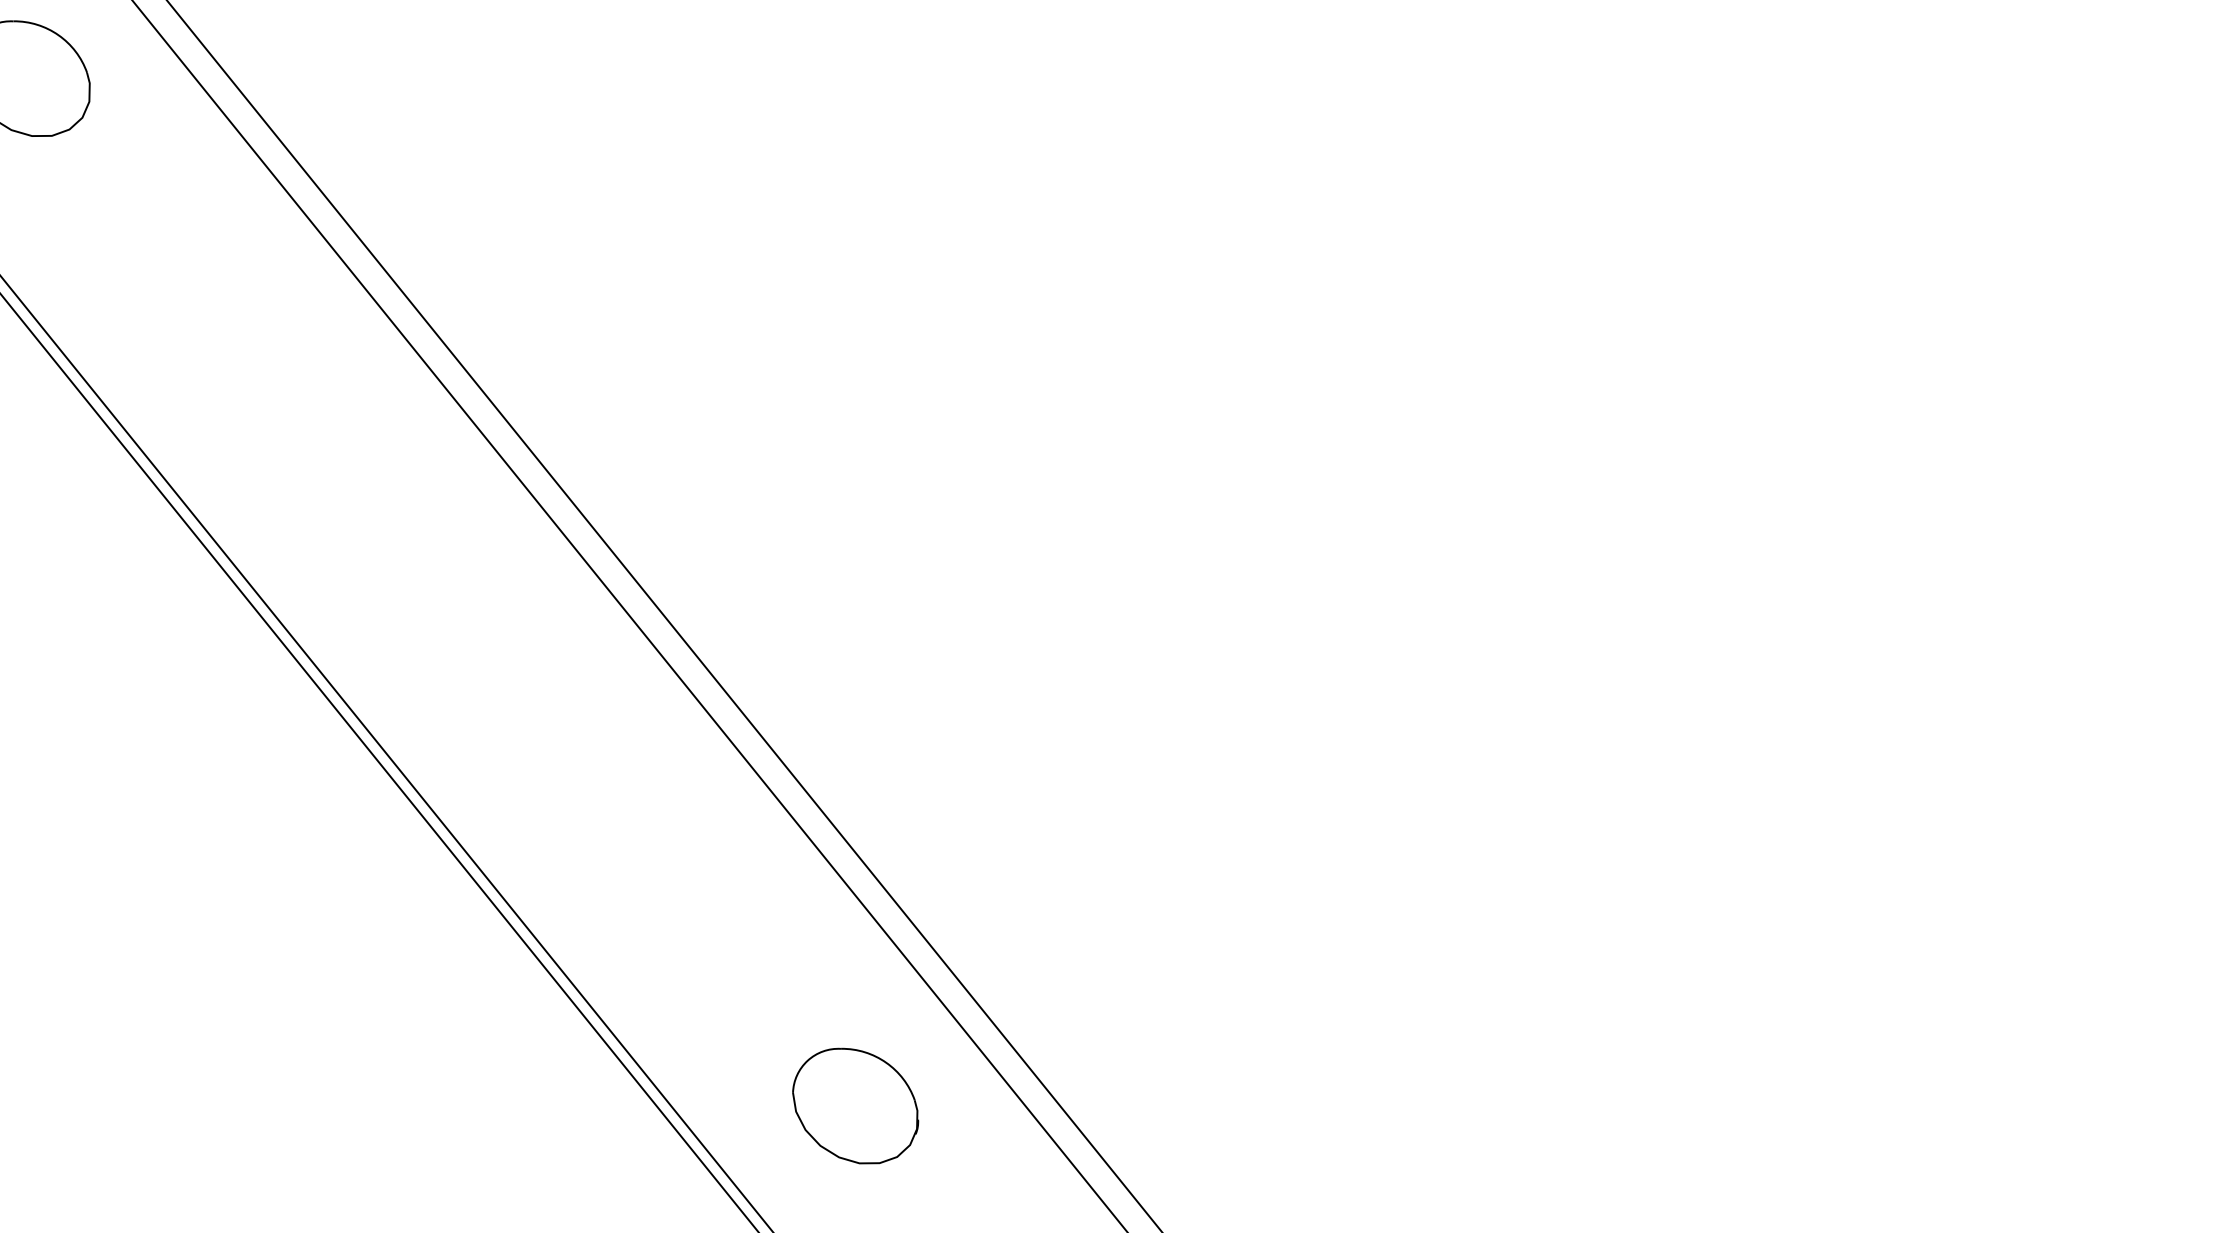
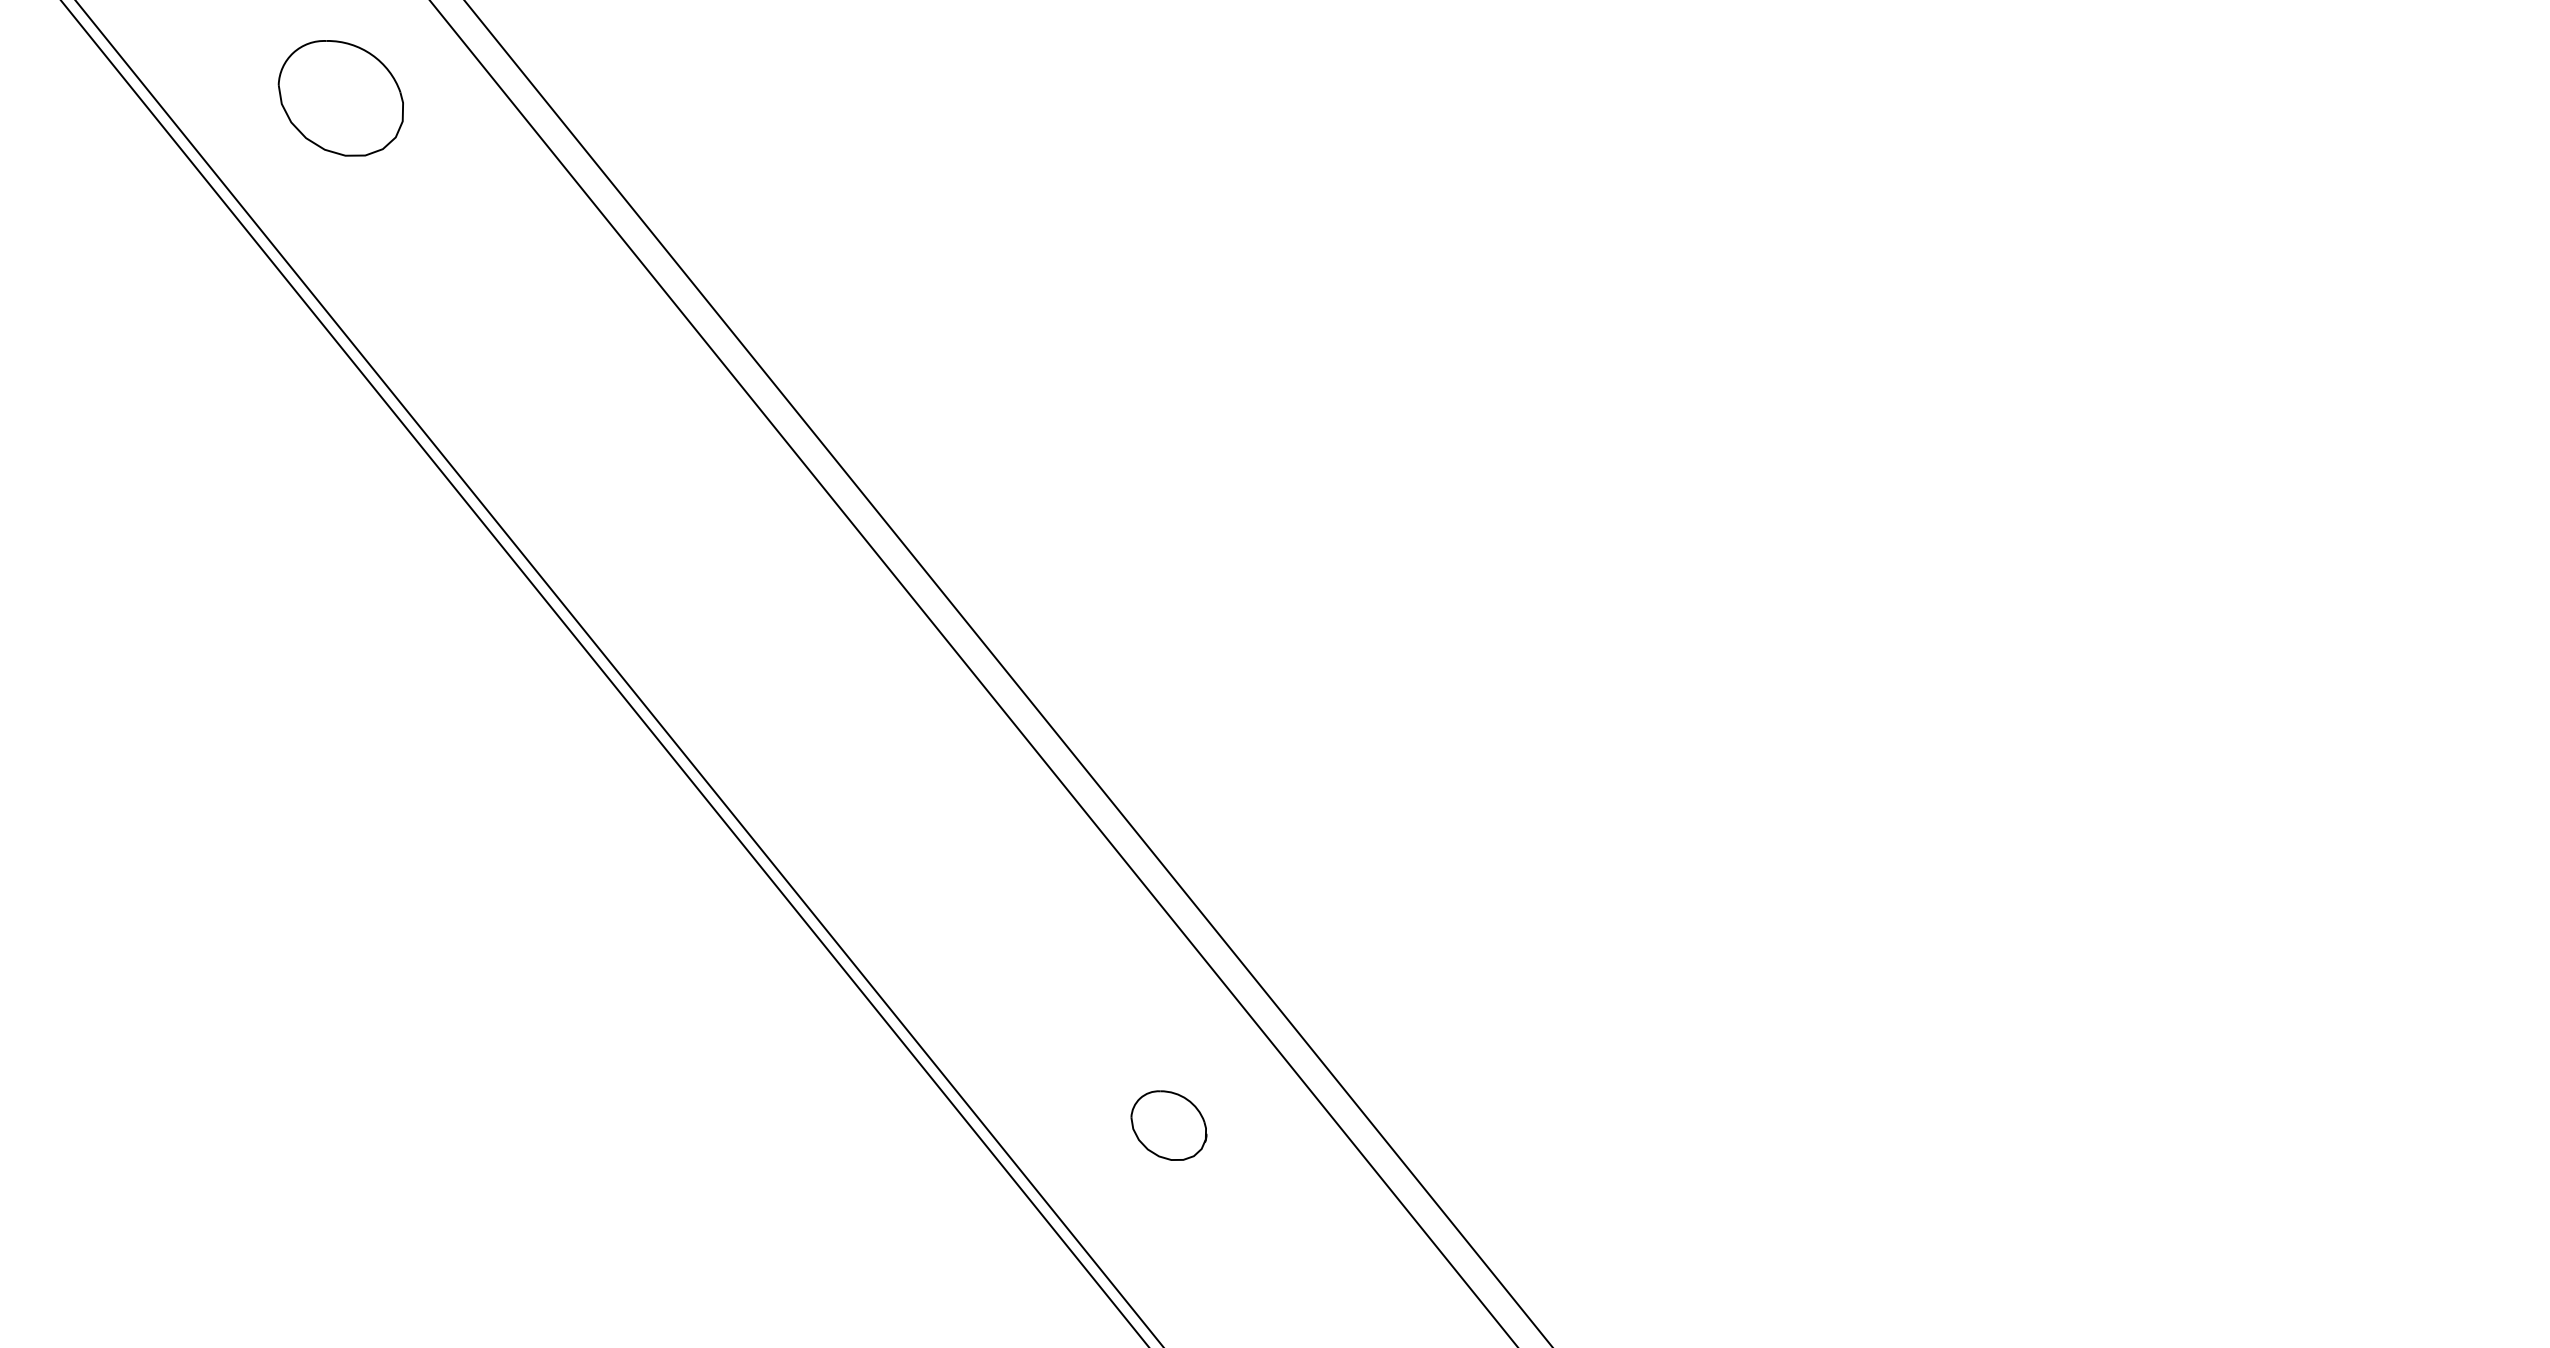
part: (855, 1105) -> (1168, 1125), size x0.6

